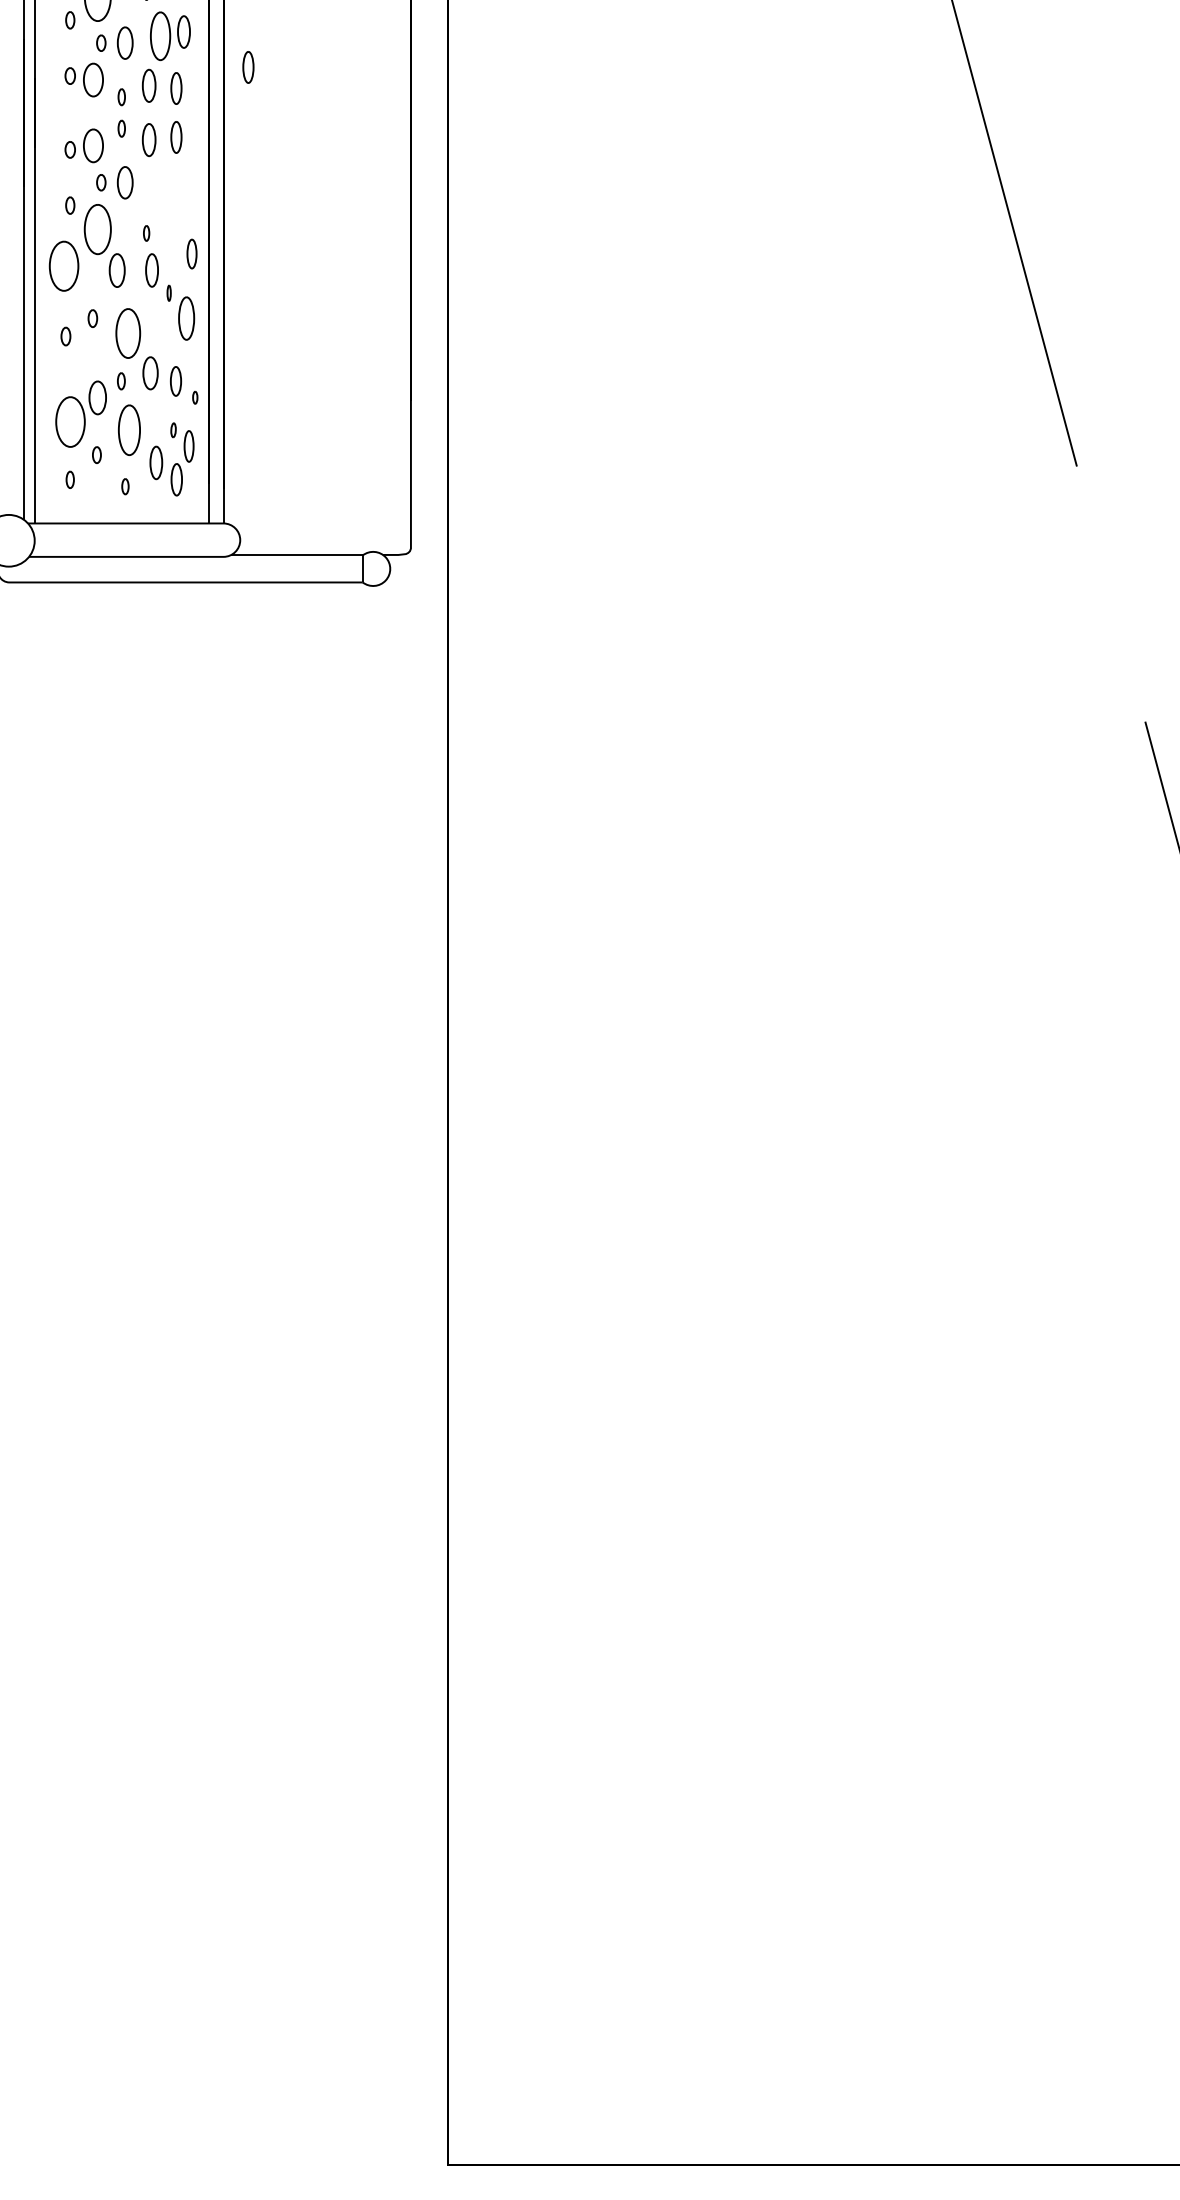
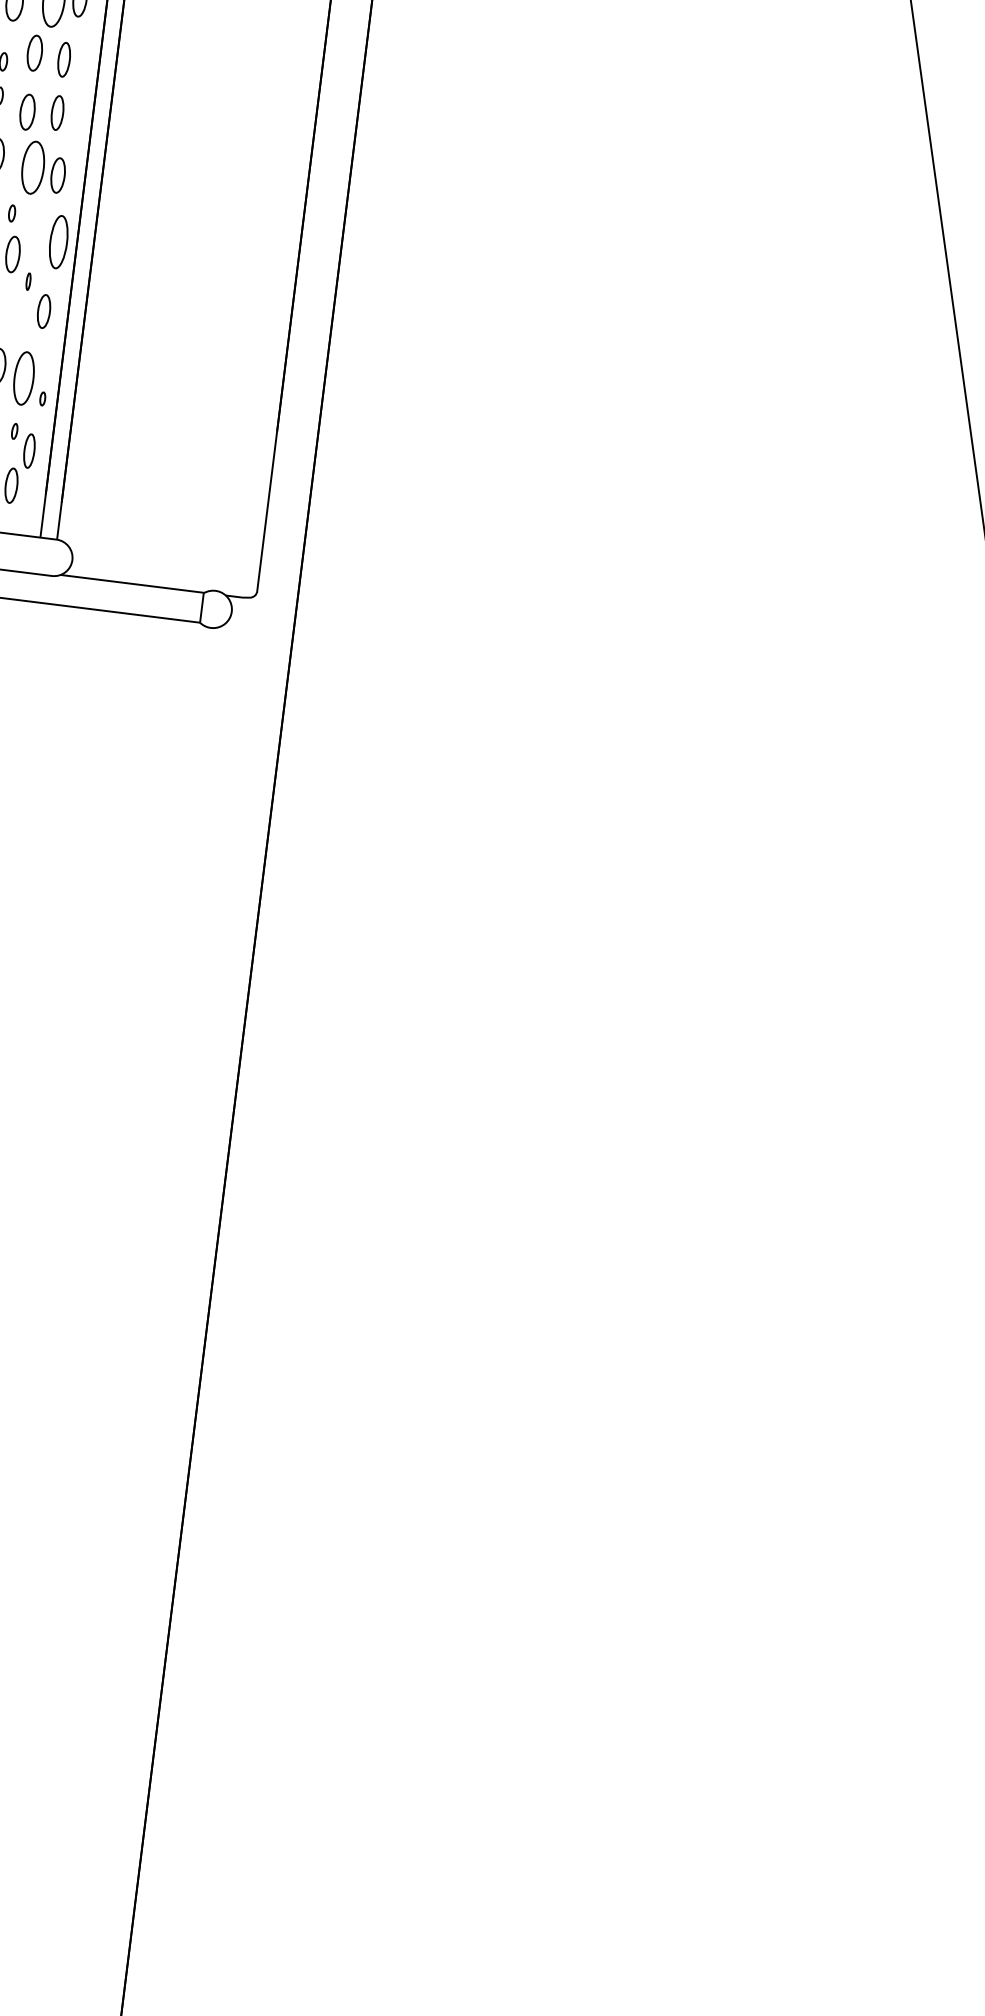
part: (248, 67) -> (145, 46), removed
part: (170, 189) -> (44, 168), added
part: (191, 253) -> (58, 241), size x1.67
part: (186, 318) -> (43, 311), size x0.71
part: (175, 381) -> (23, 378), size x1.67

